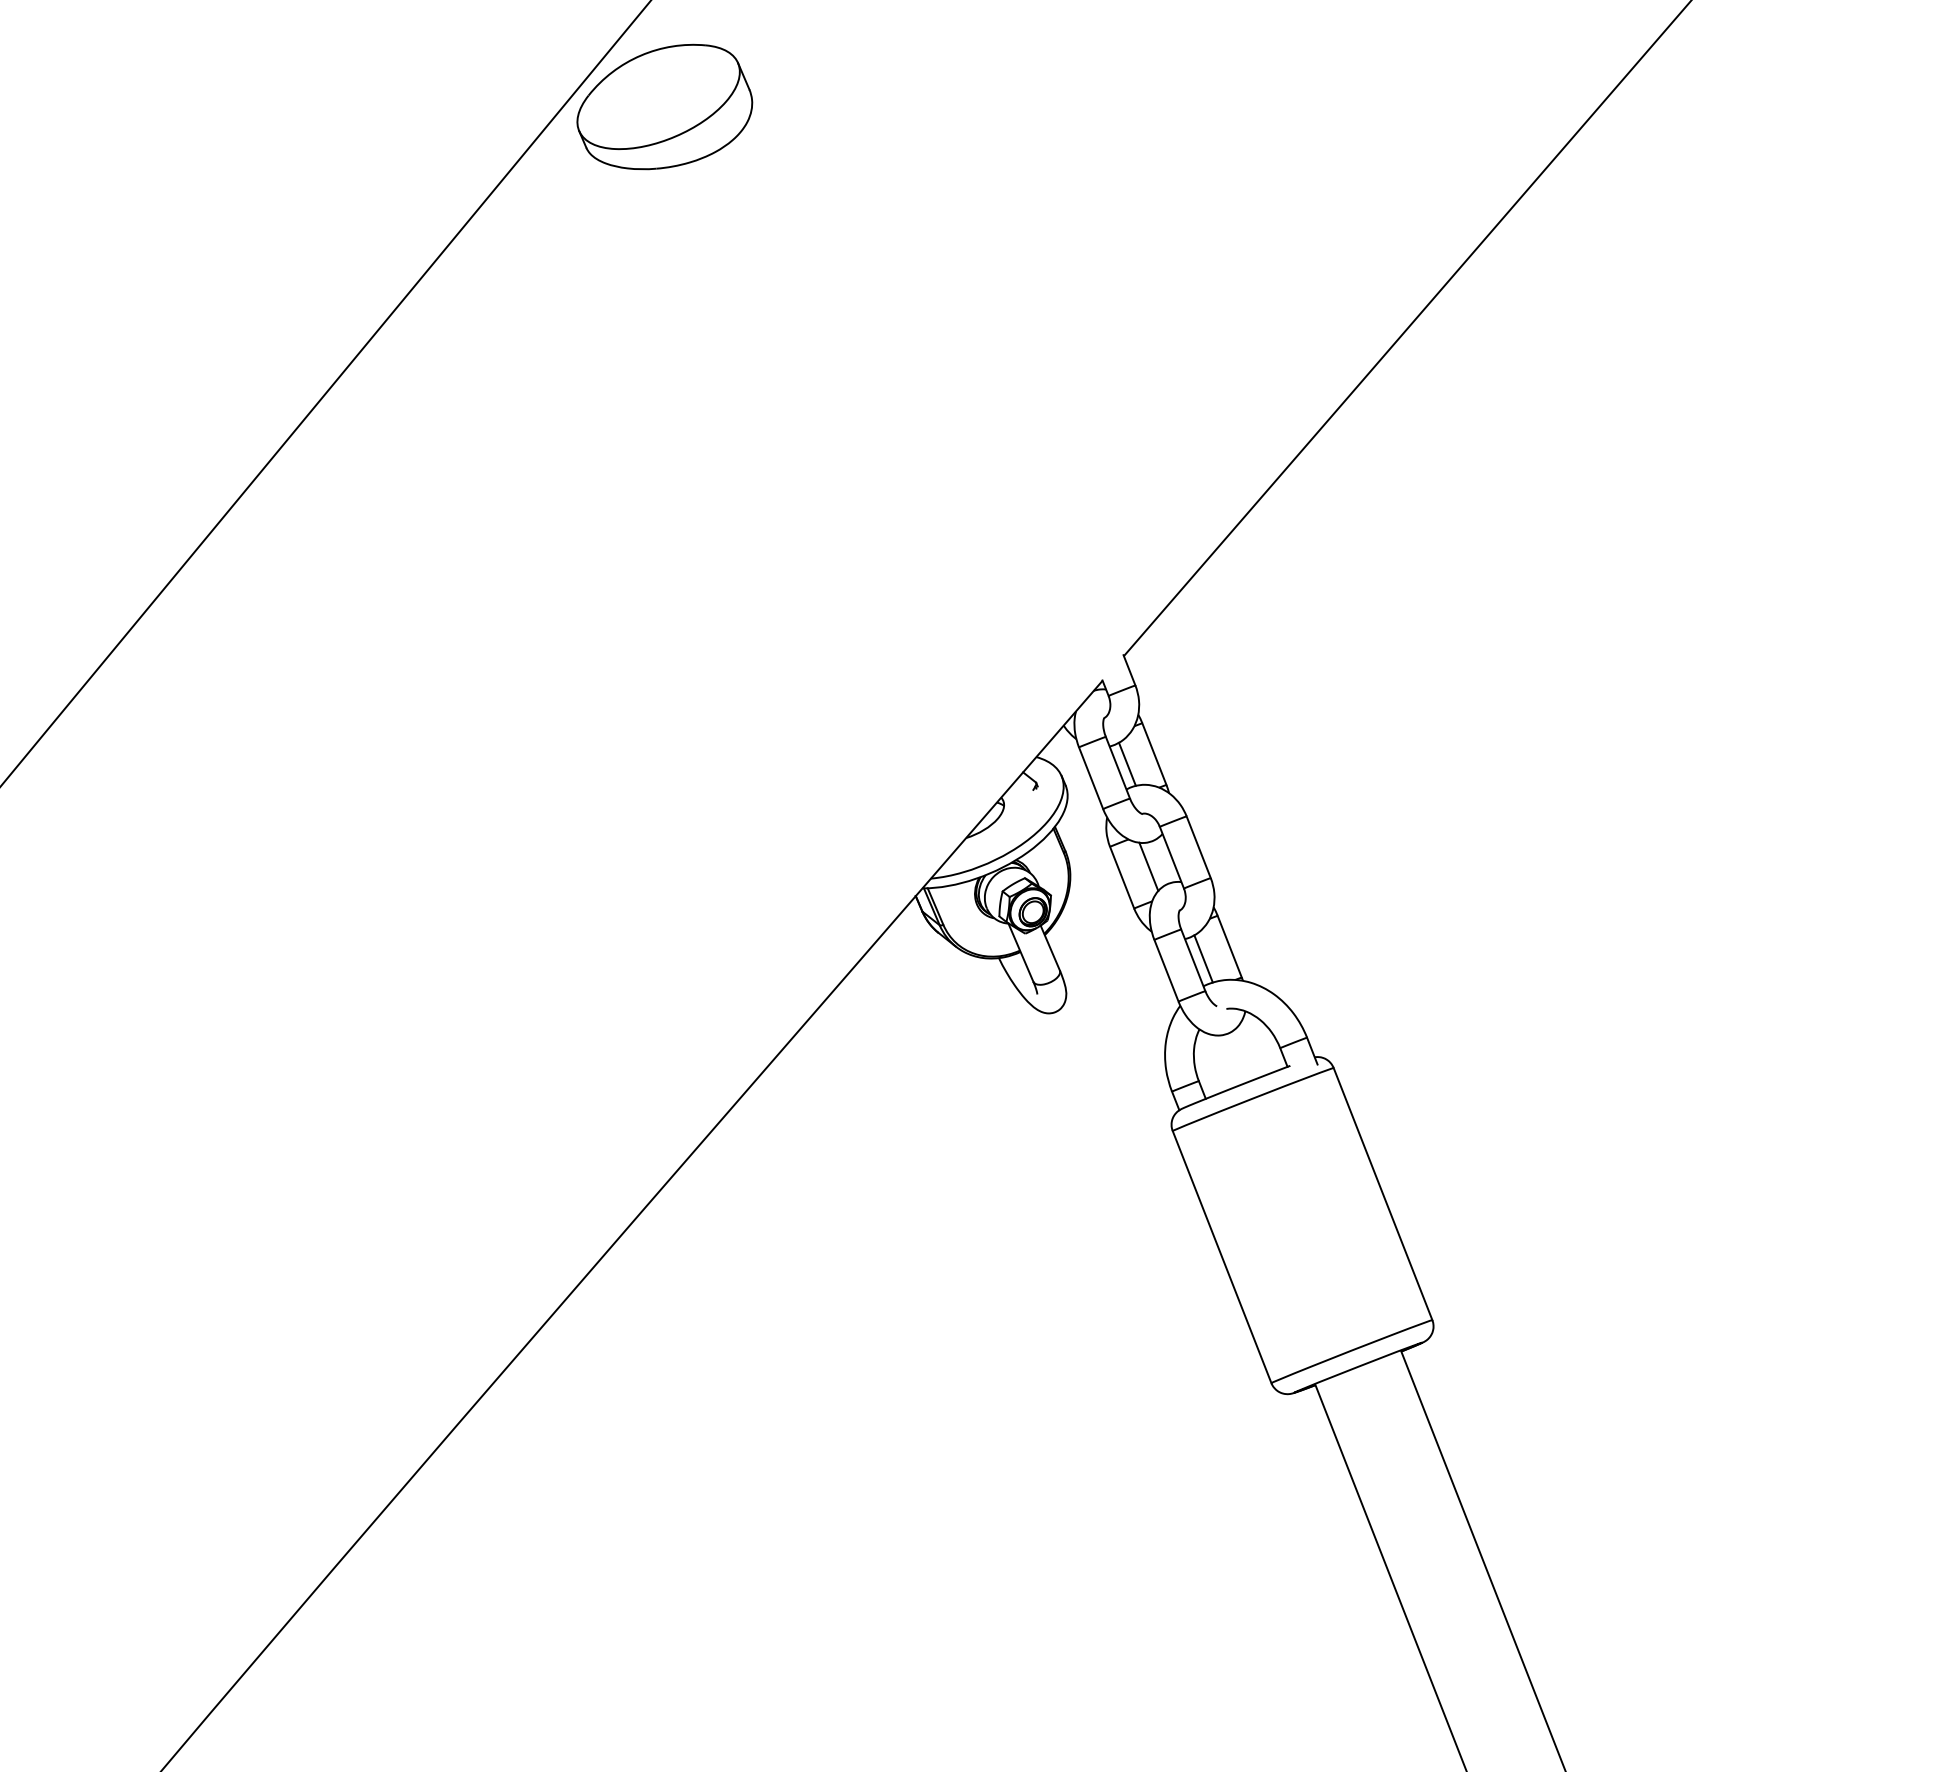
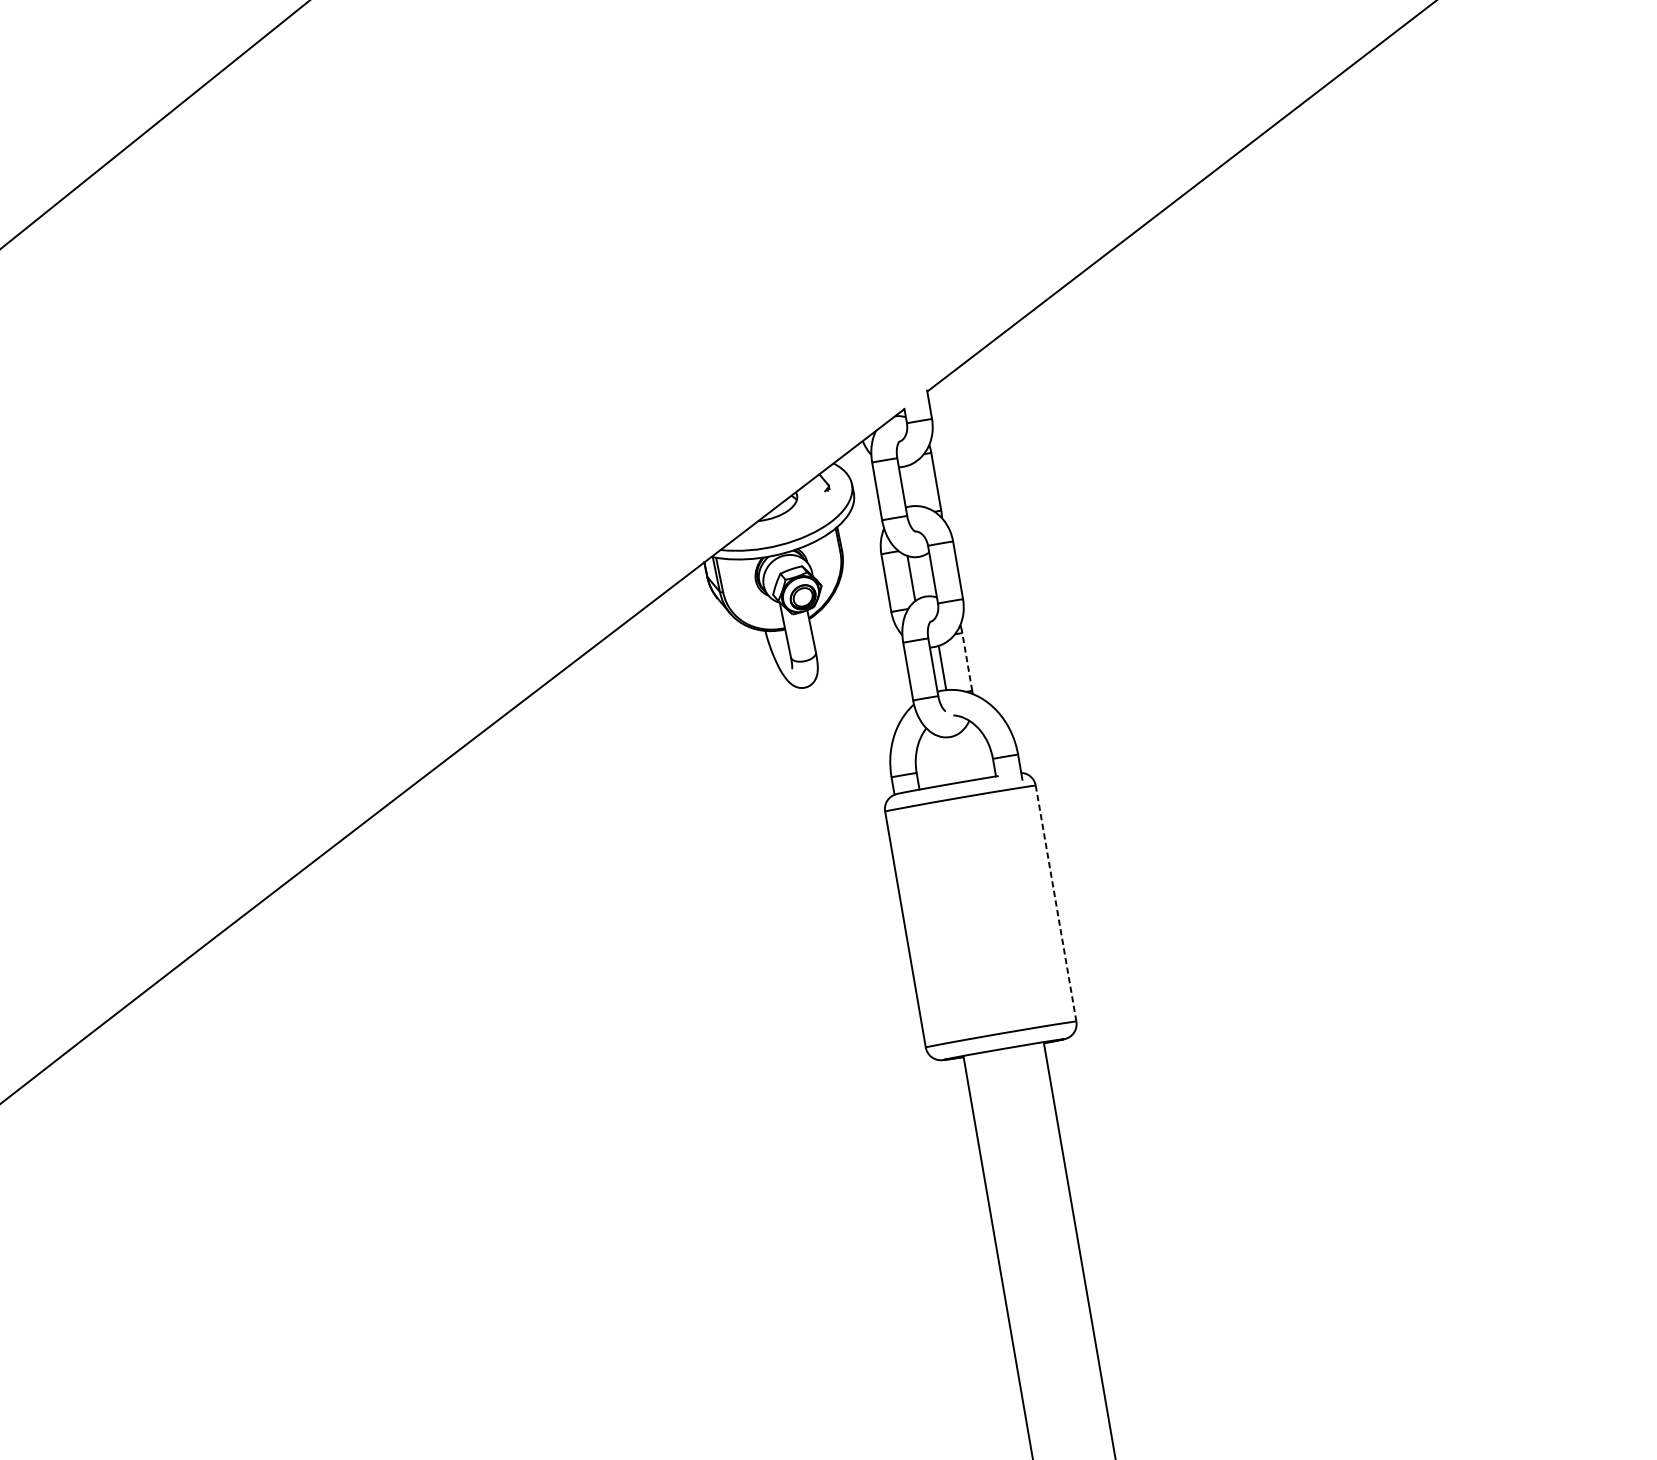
line: (1127, 763) -> (911, 485), removed
line: (1229, 946) -> (967, 661), solid -> dashed
line: (1382, 1193) -> (1055, 902), solid -> dashed

